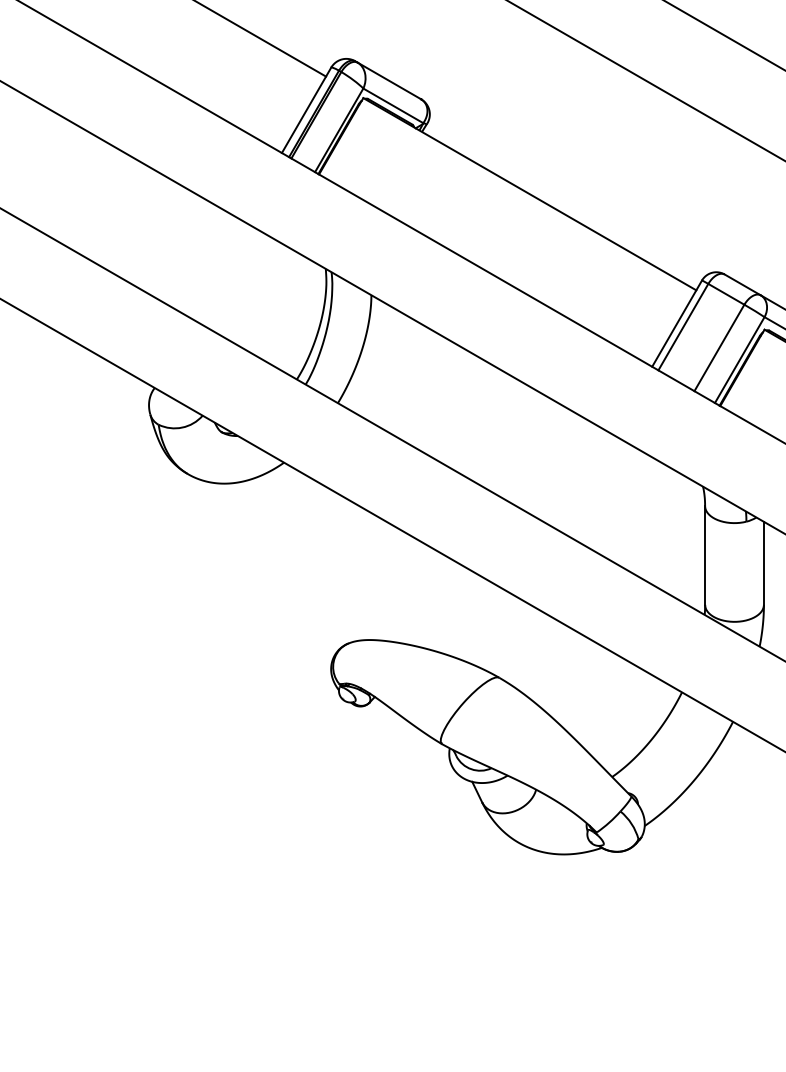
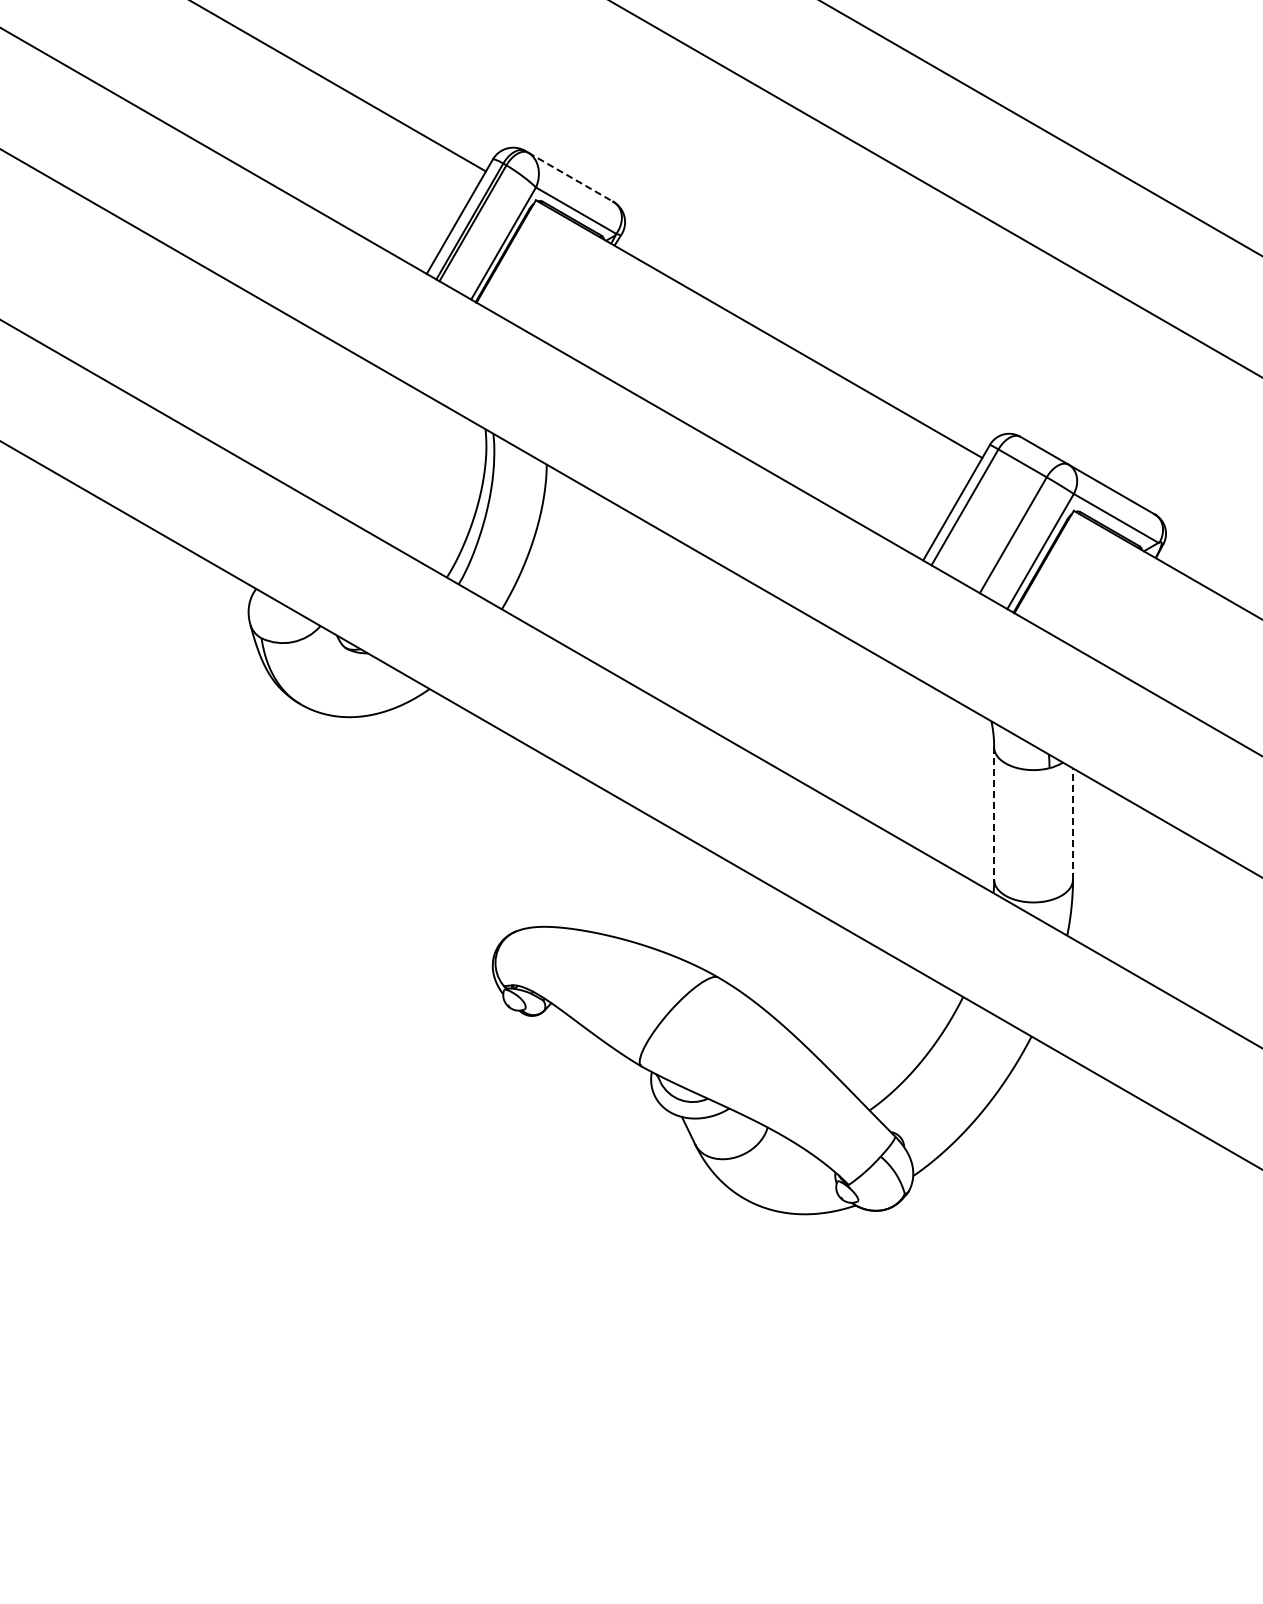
line: (389, 81) -> (571, 177), solid -> dashed
line: (705, 556) -> (994, 814), solid -> dashed
line: (763, 563) -> (1072, 824), solid -> dashed

